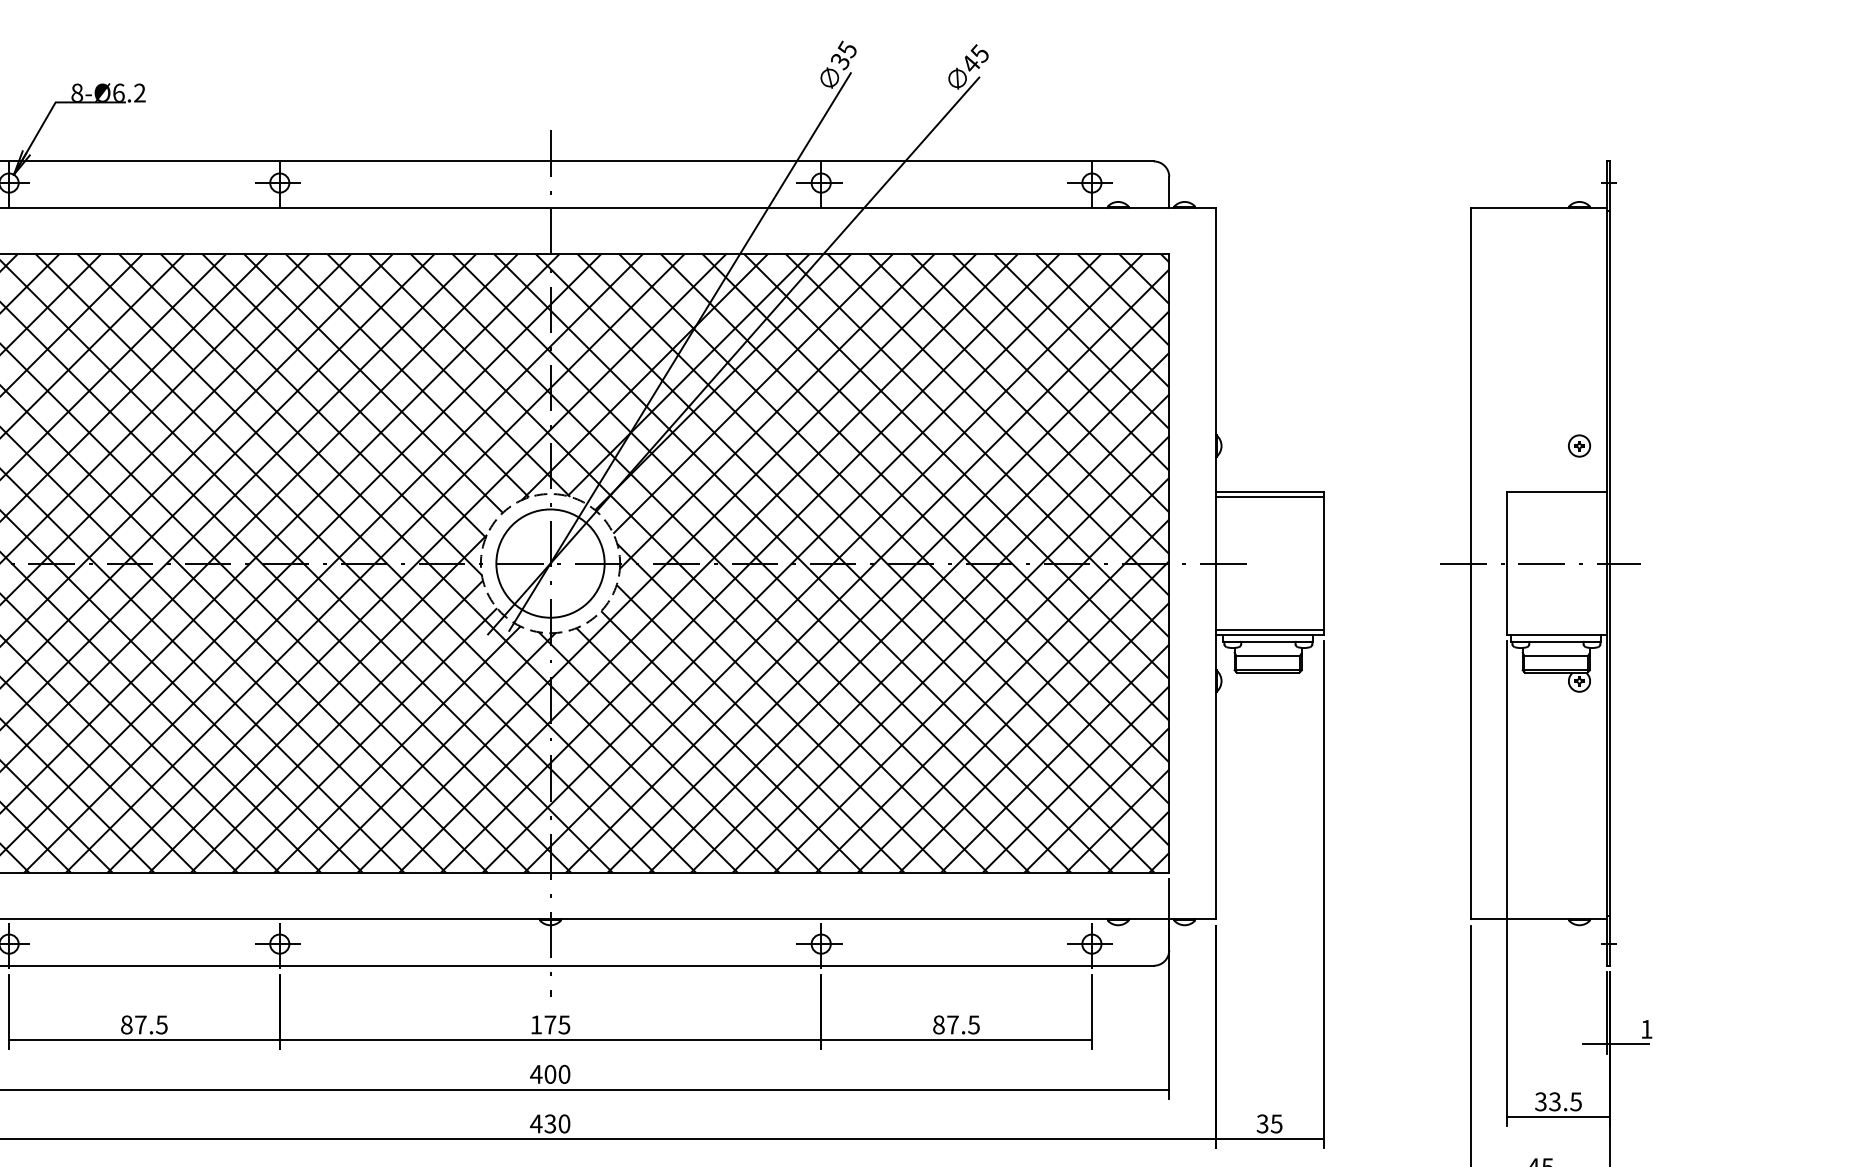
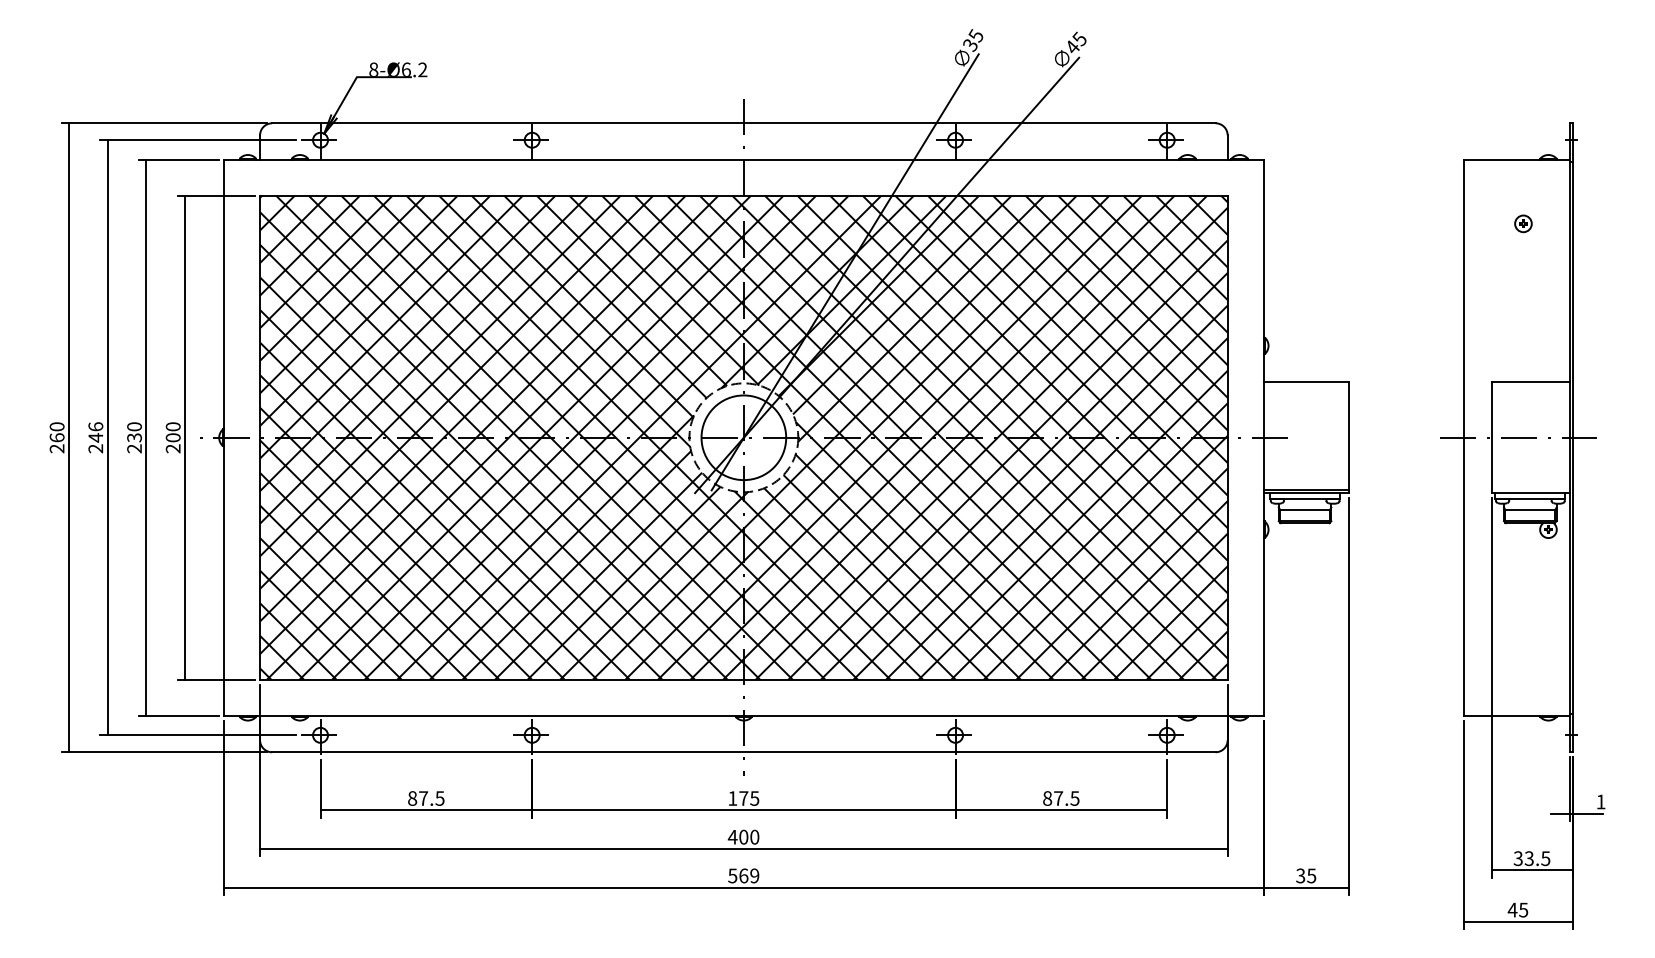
part: (1579, 445) -> (1523, 223), moved
line: (1268, 496) -> (1305, 385), removed
text: (550, 1123) -> (743, 875), 430 -> 569

